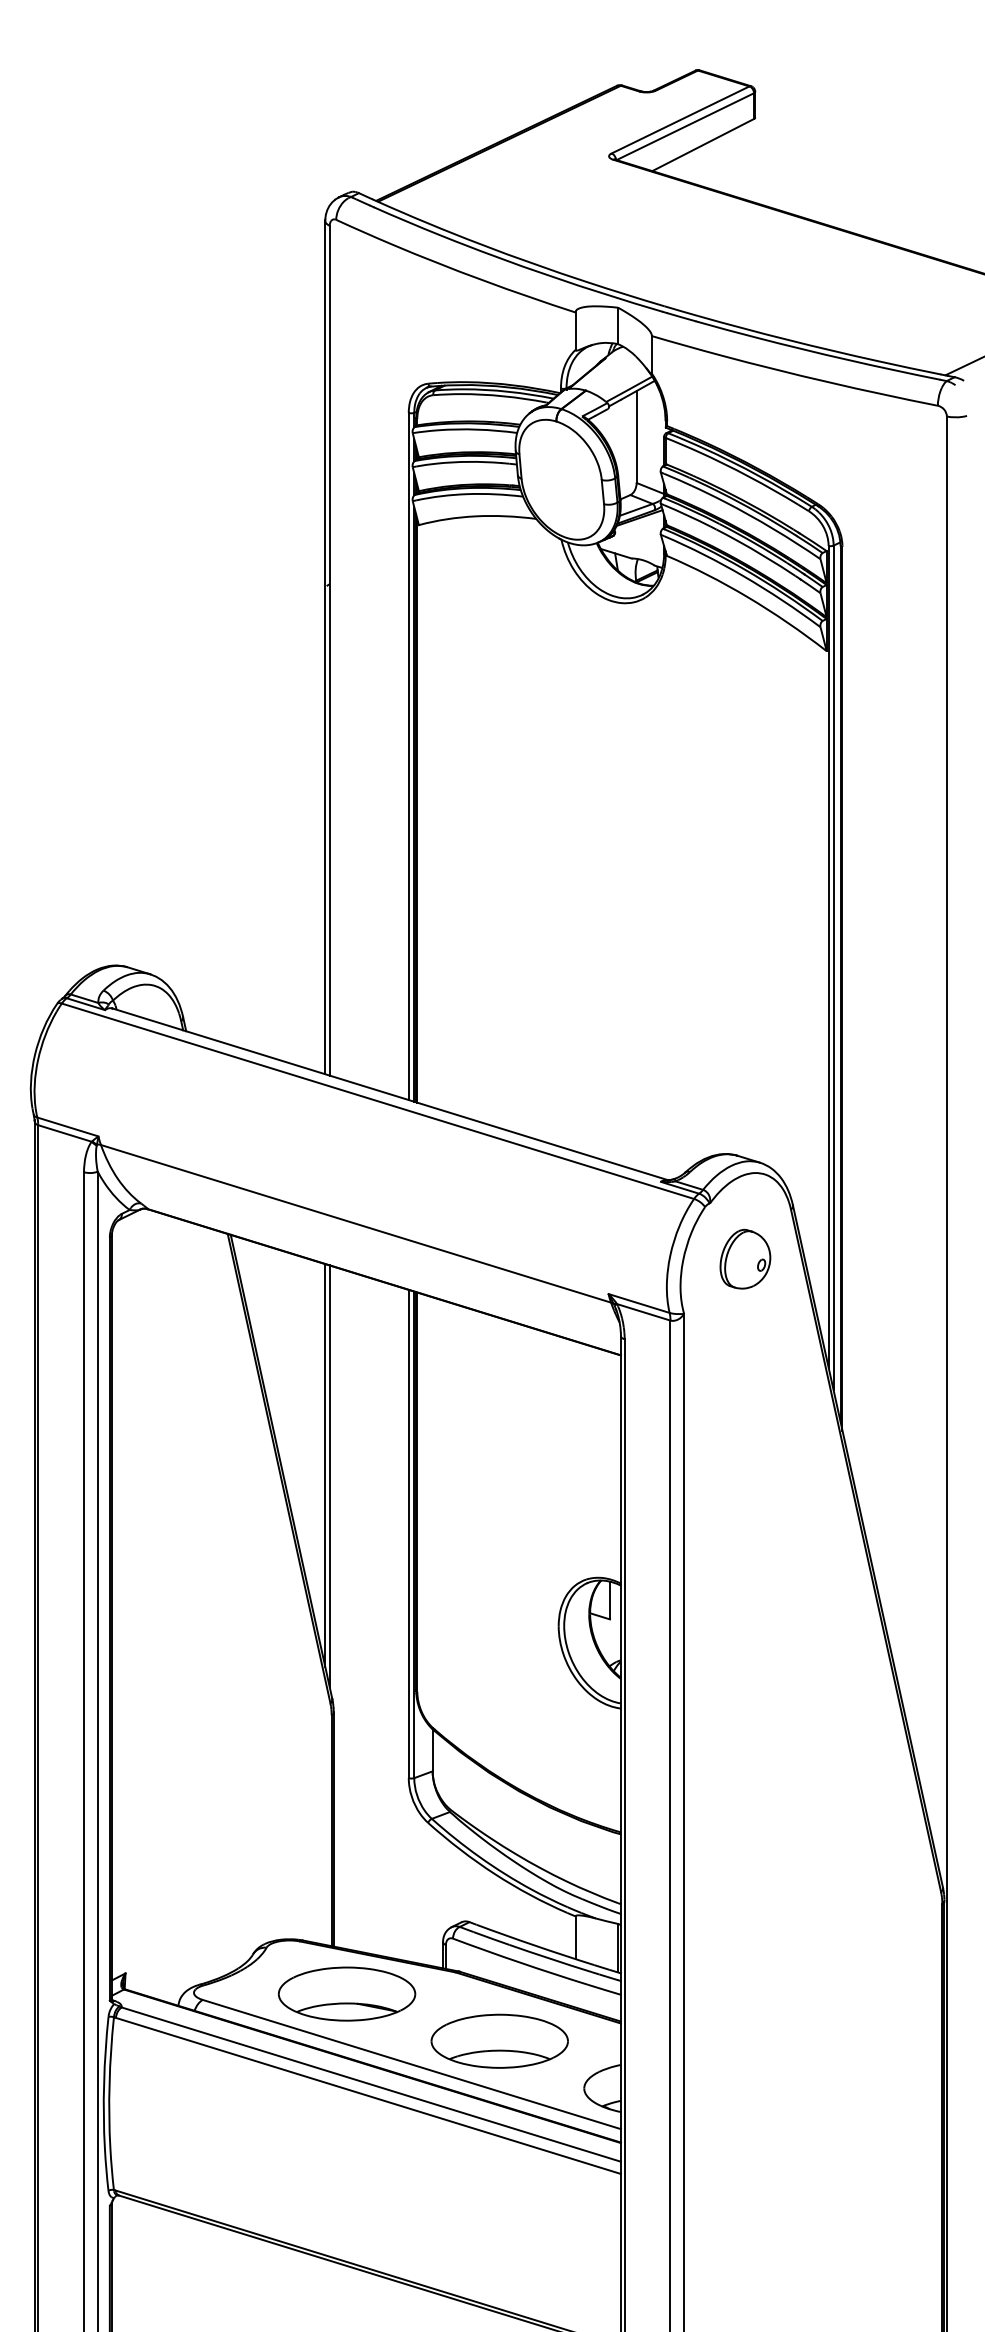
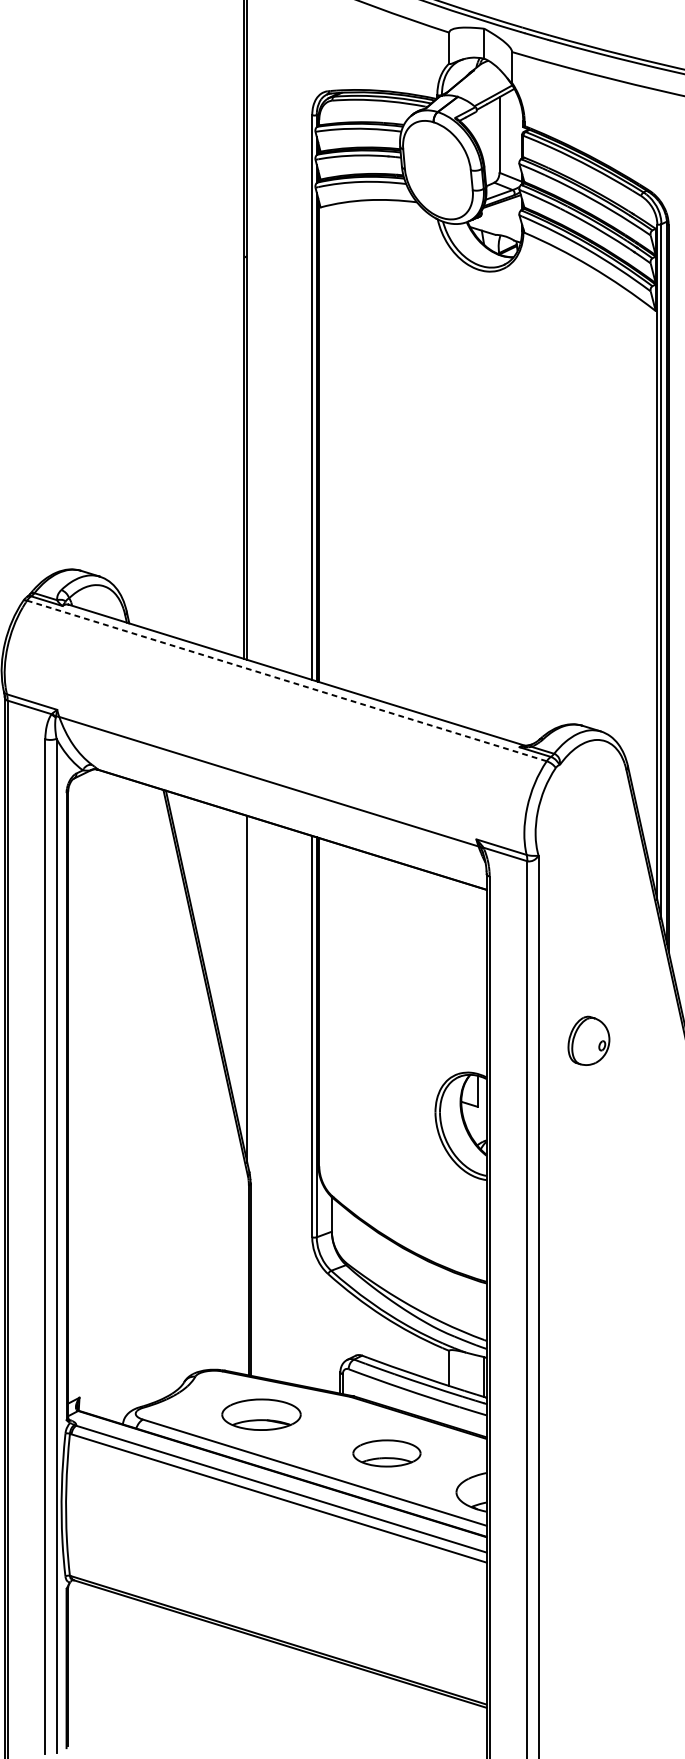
line: (377, 1101) -> (286, 681), solid -> dashed
part: (745, 1258) -> (589, 1040), moved
line: (325, 1465) -> (243, 980), removed
part: (346, 1993) -> (261, 1414), size x0.7
part: (499, 2040) -> (386, 1452), size x0.6

